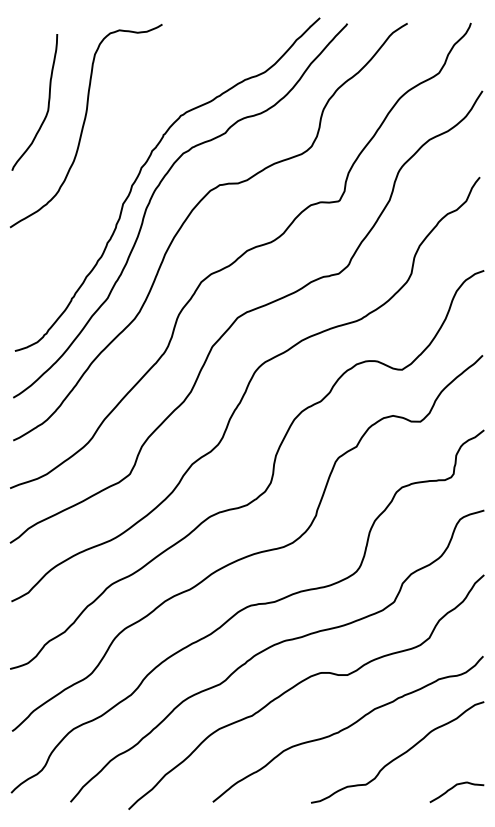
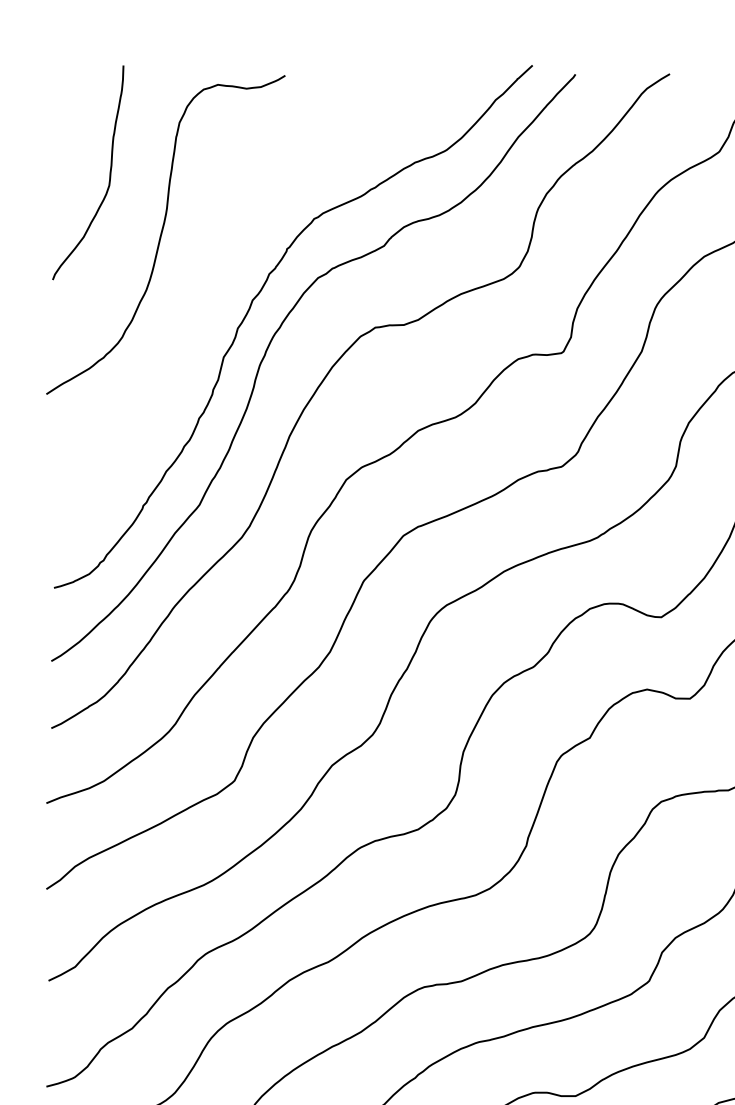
curve: (47, 105) -> (108, 177), moved

